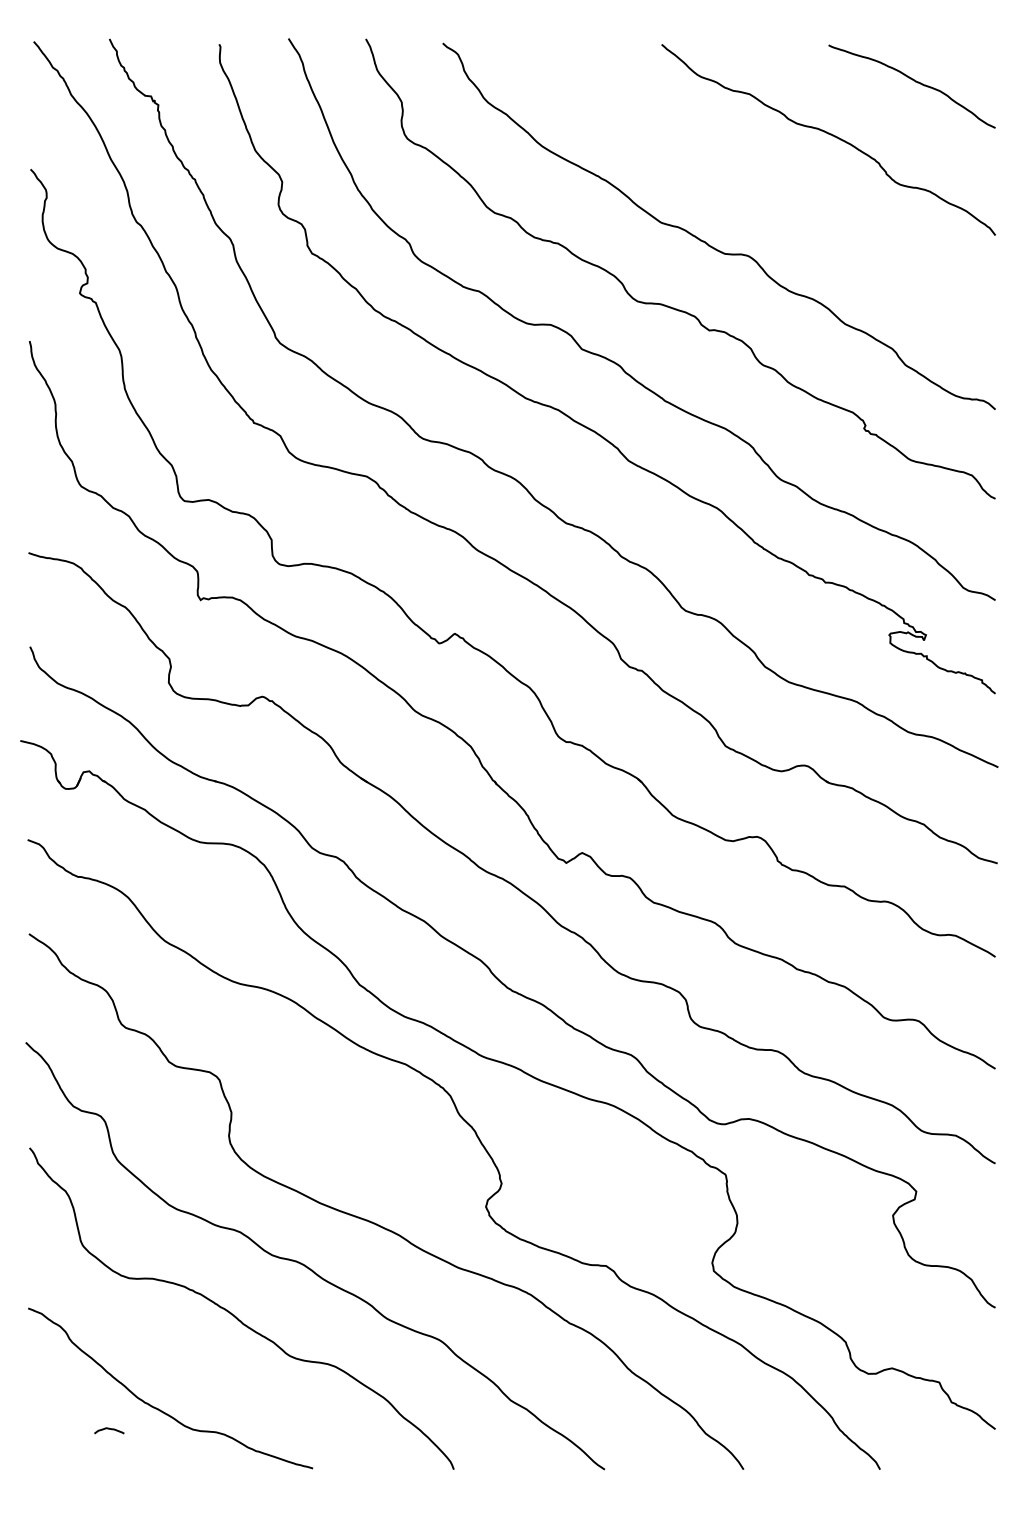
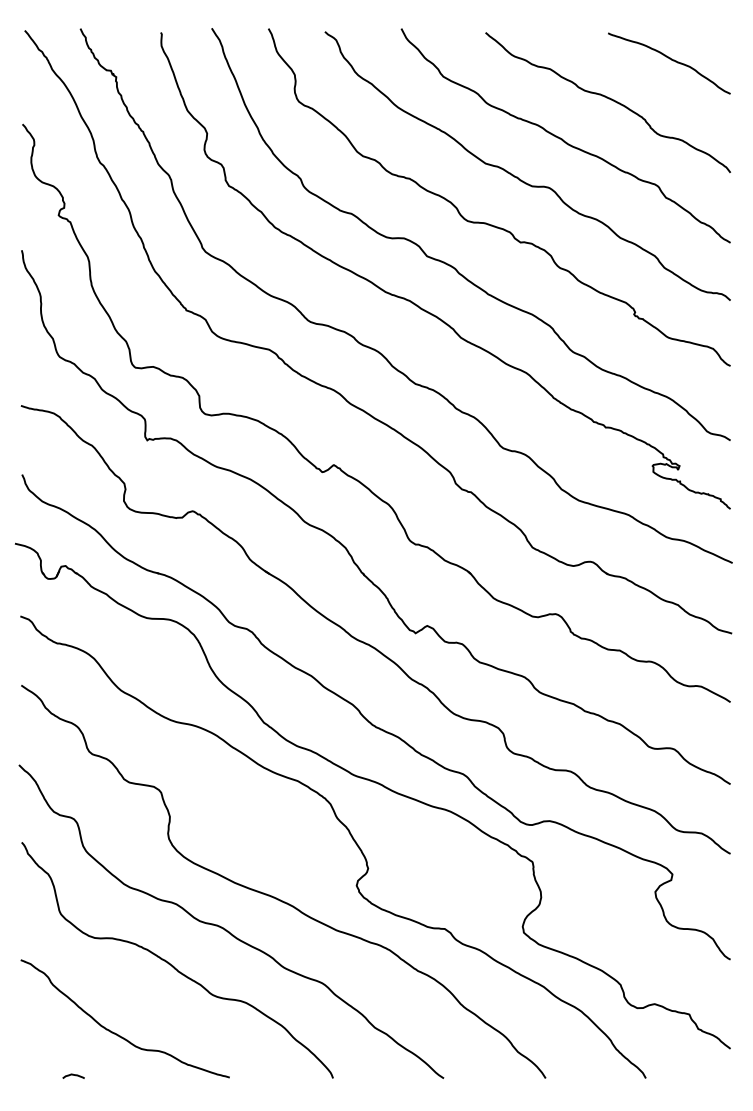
curve: (765, 188) -> (561, 138), added
curve: (109, 1429) -> (73, 1075), moved

